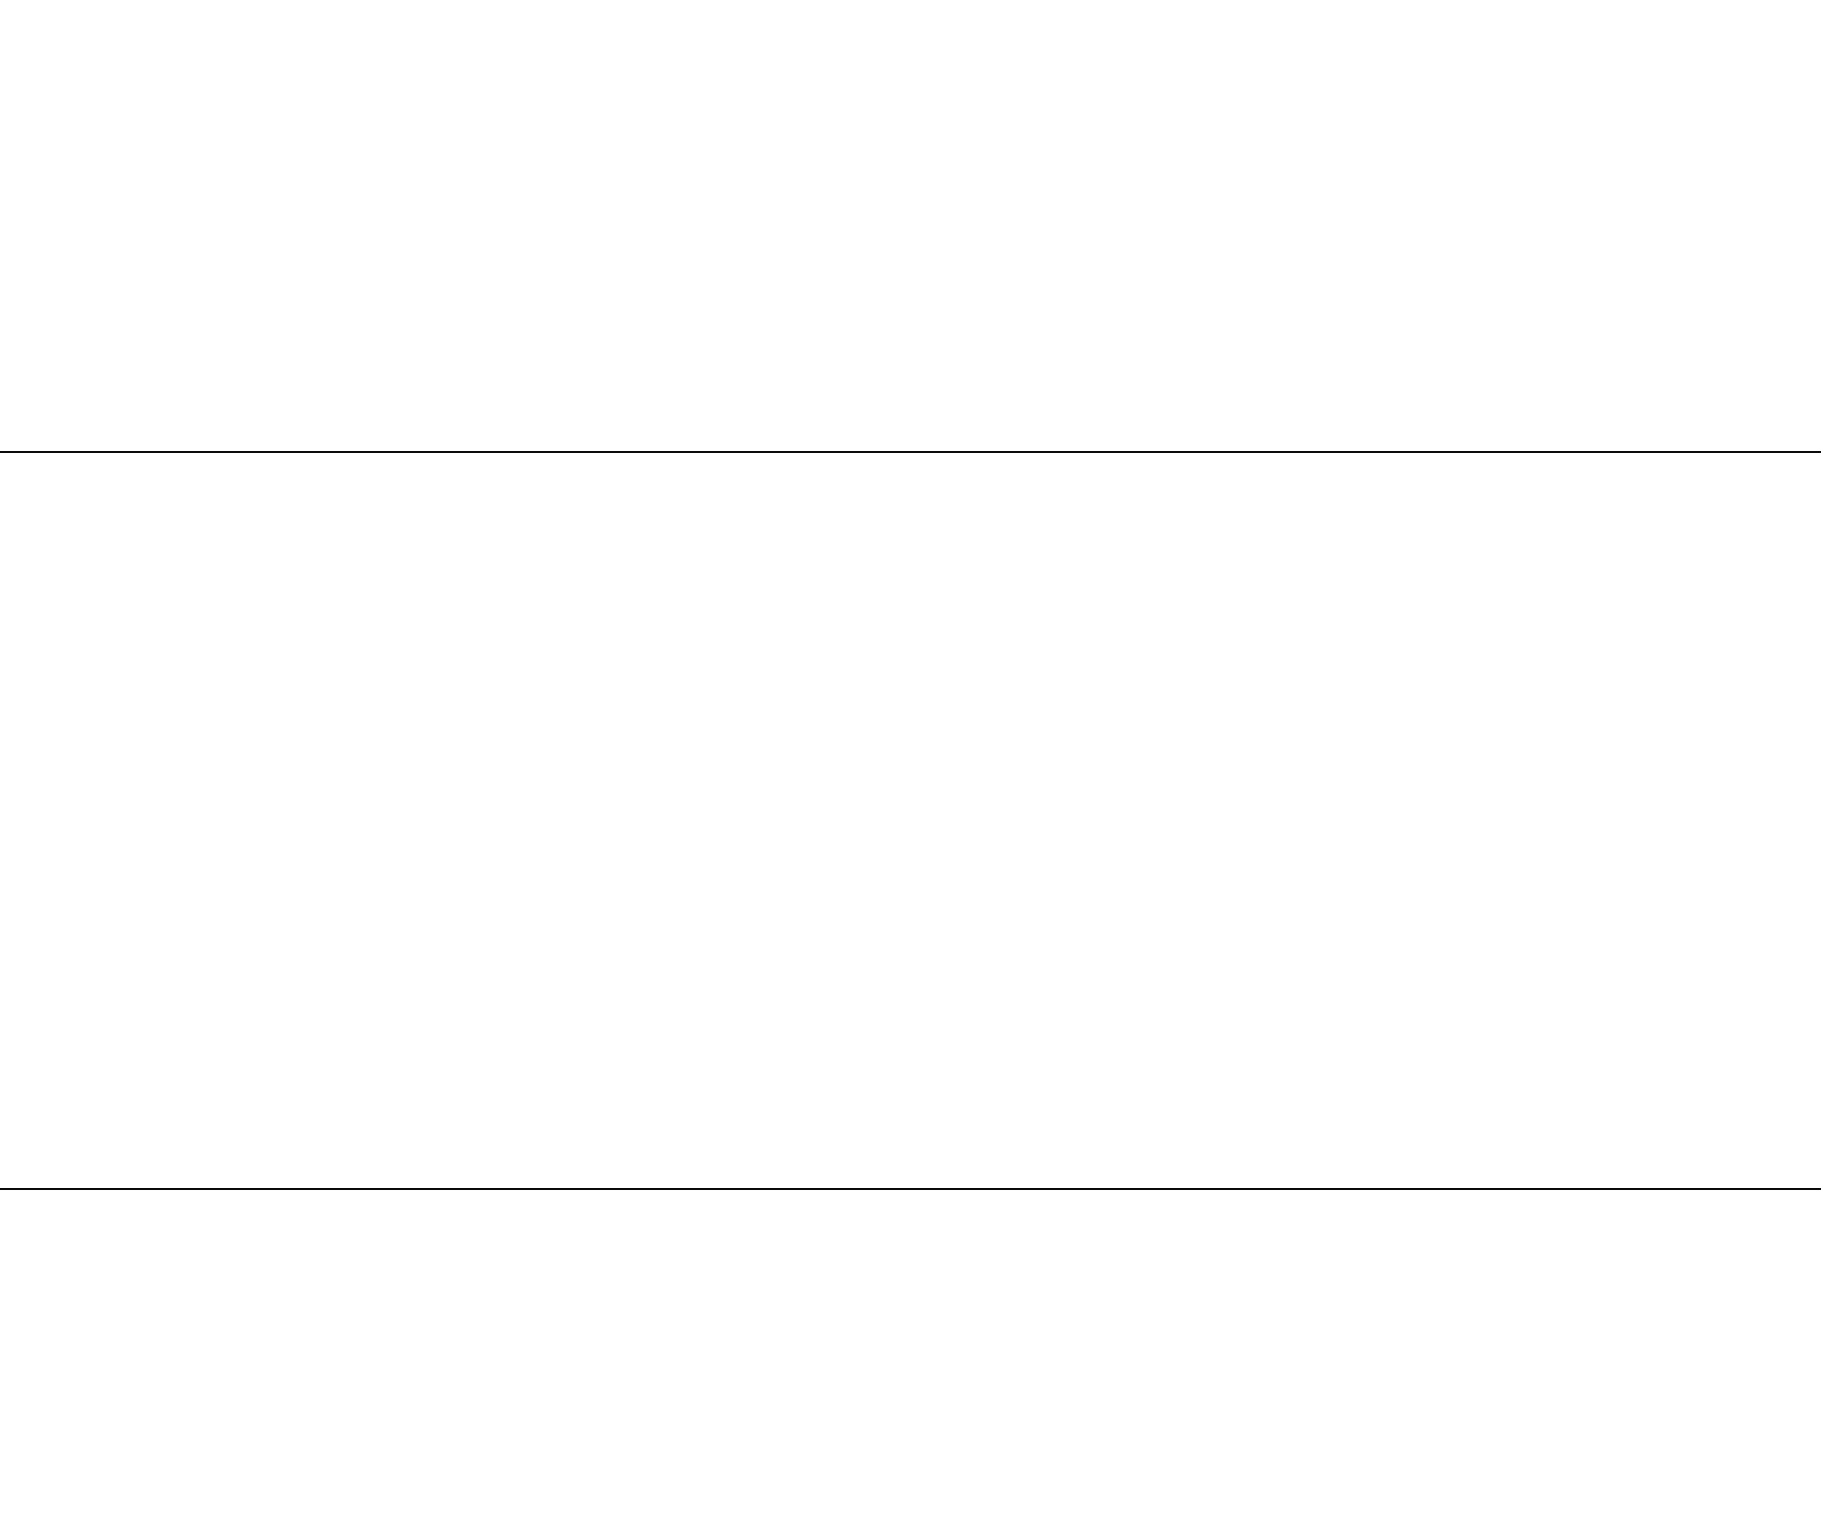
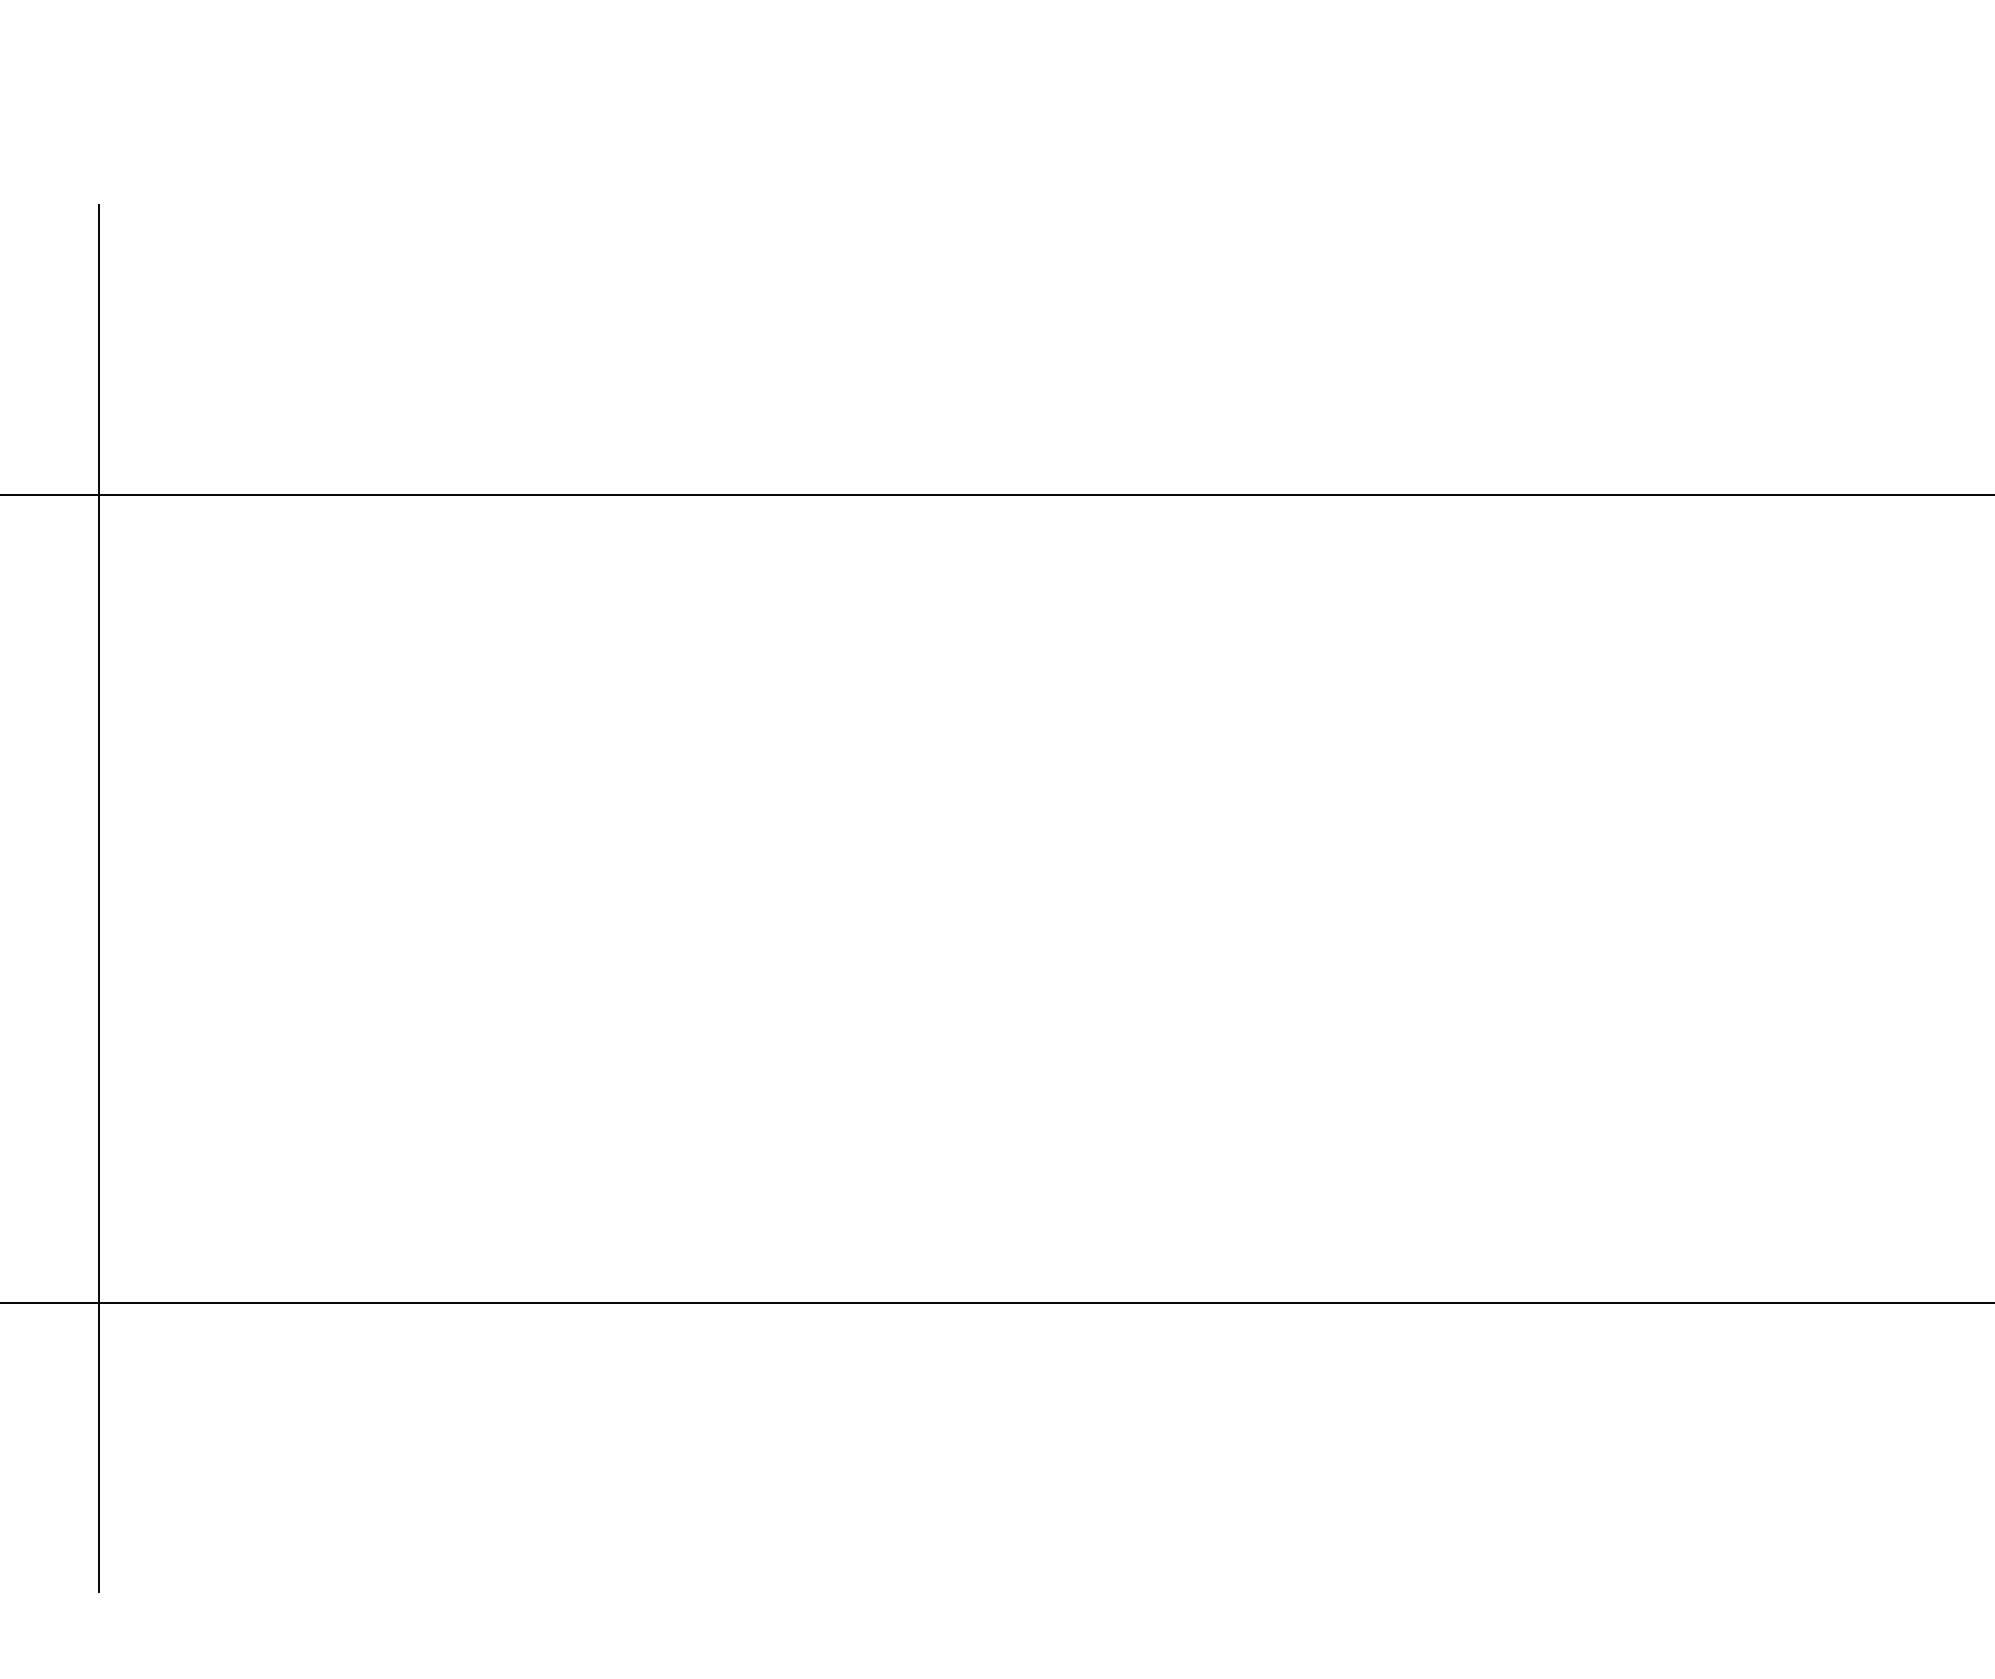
line: (89, 820) -> (98, 898), added

